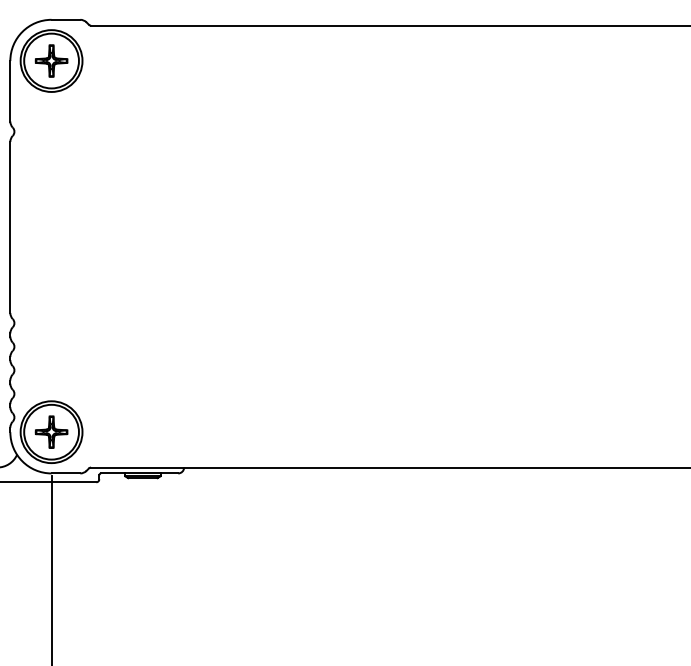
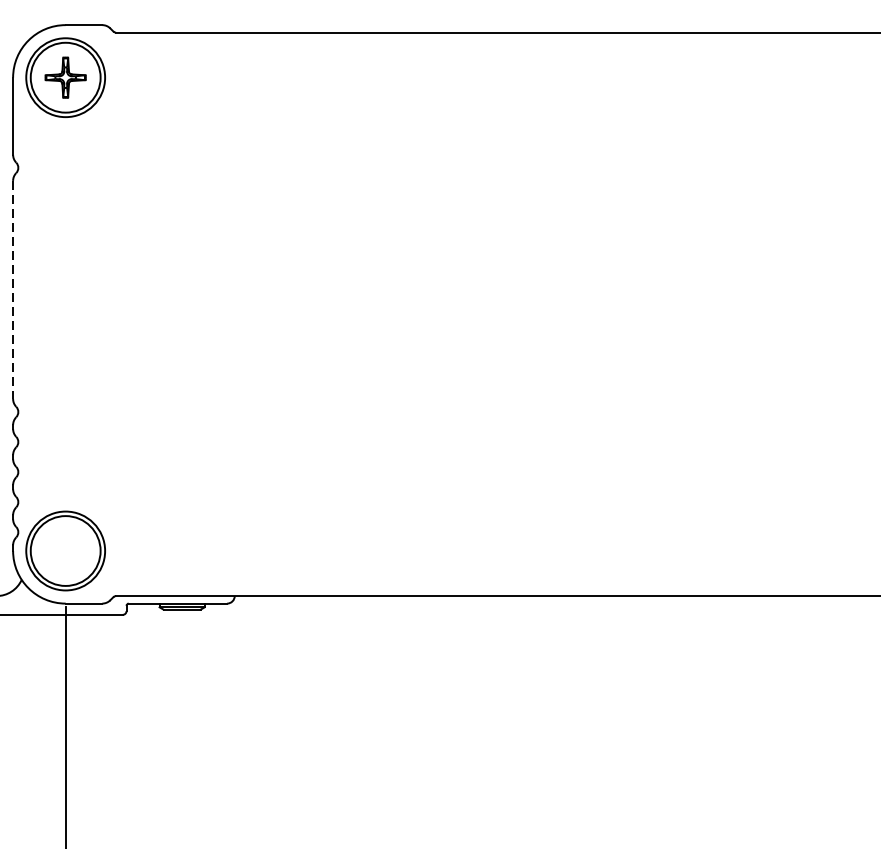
line: (10, 227) -> (13, 289), solid -> dashed
part: (51, 431) -> (65, 550), removed

